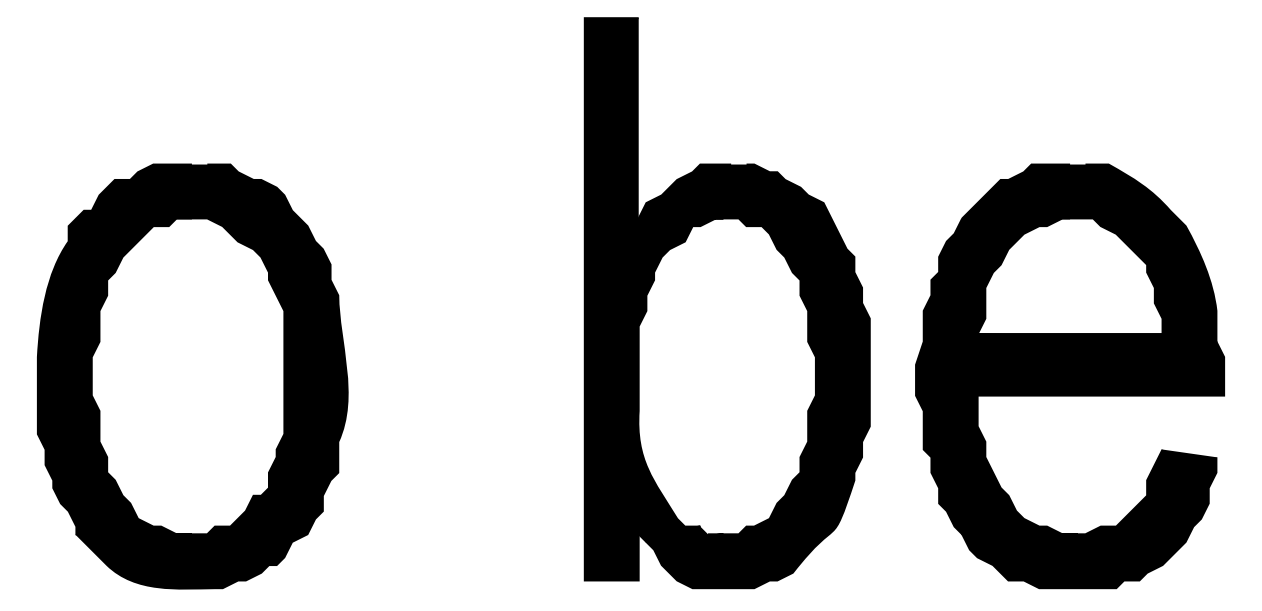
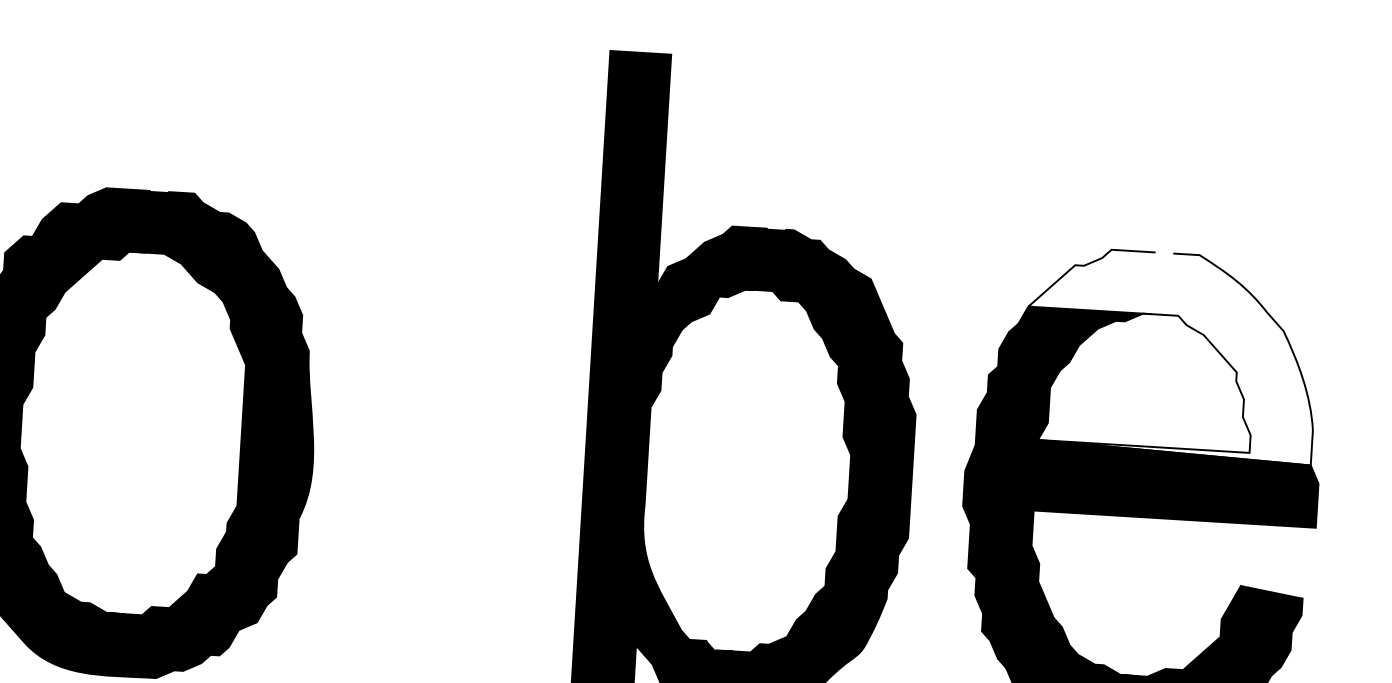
fill: (1089, 252) -> (1171, 354), removed

